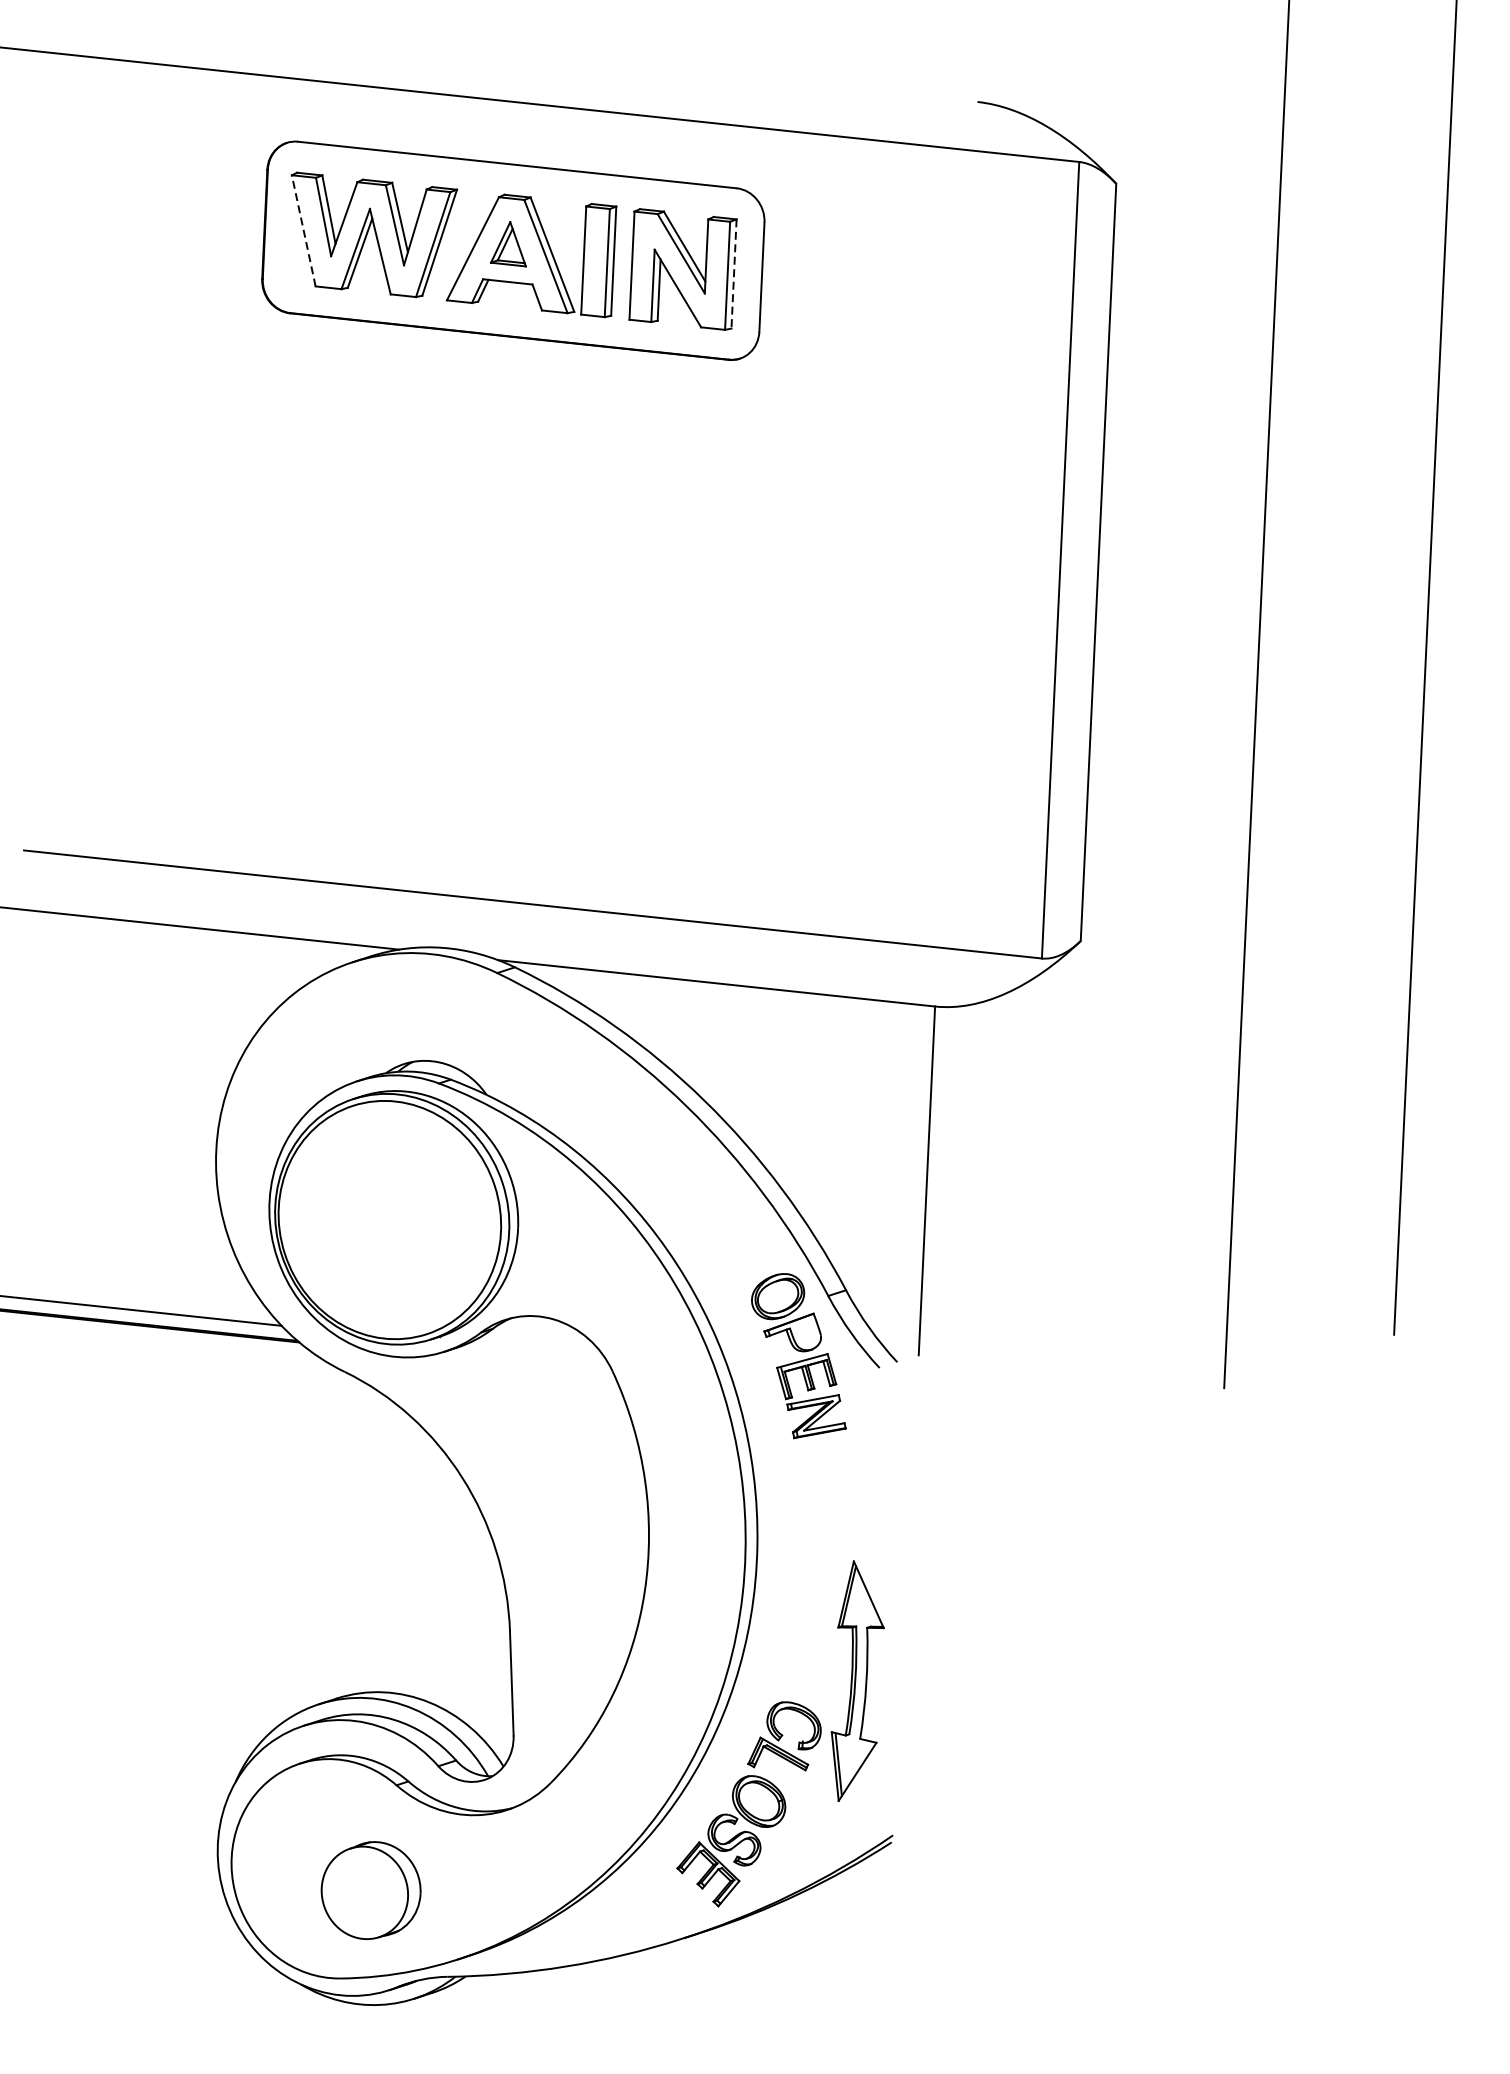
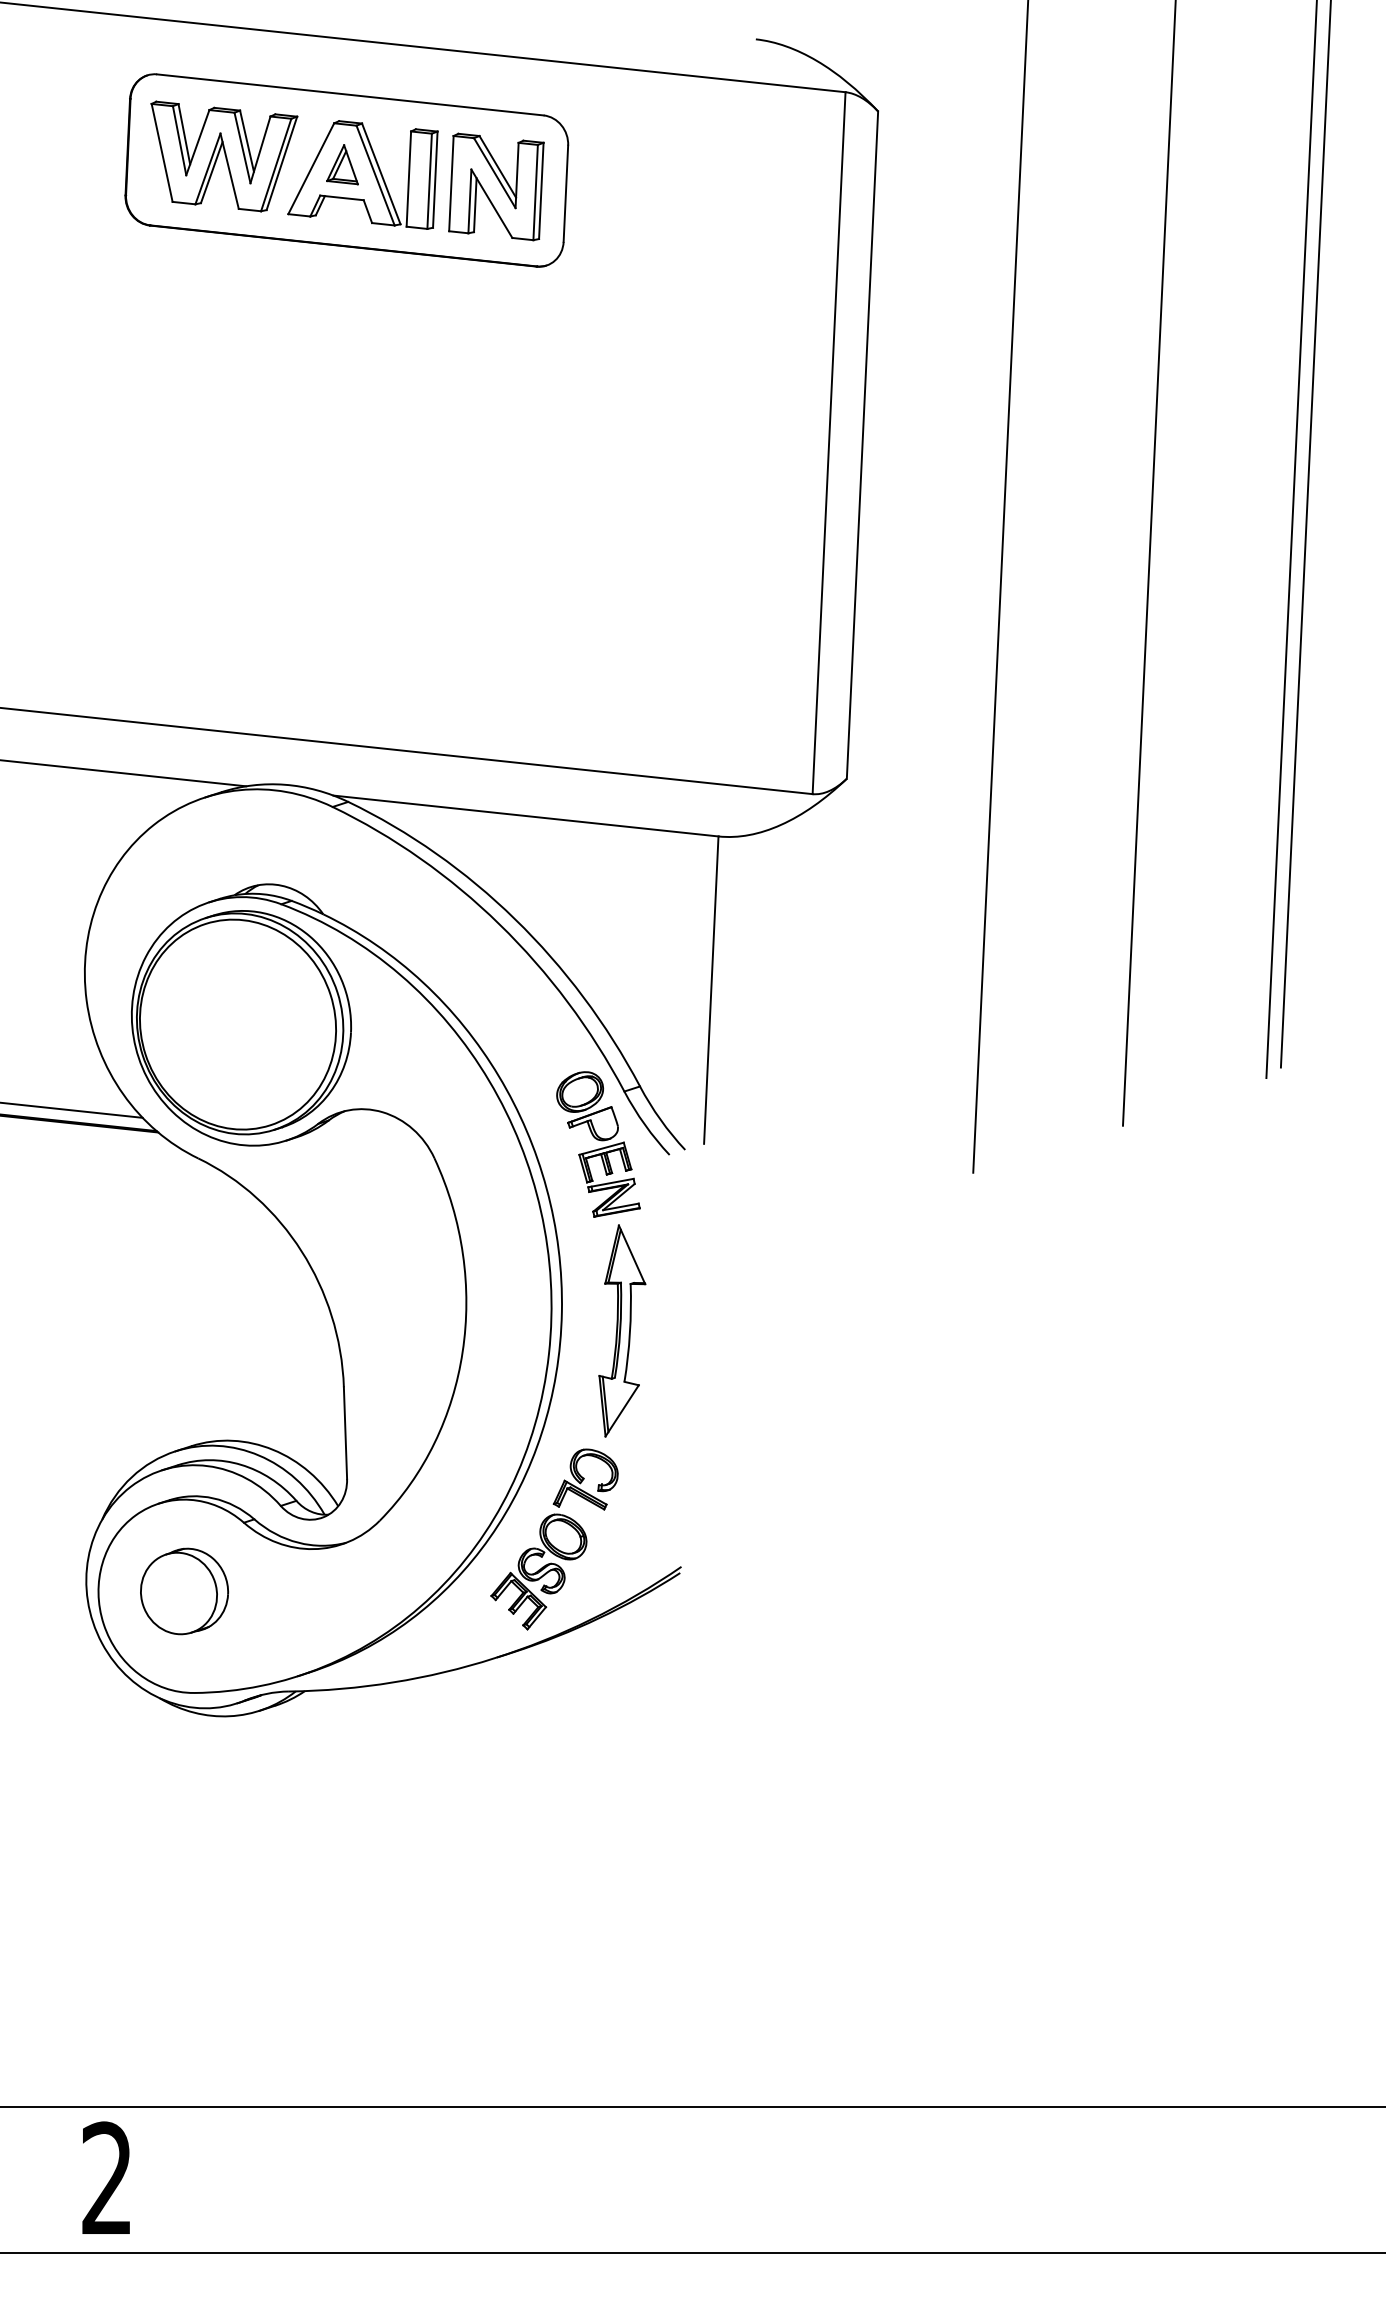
line: (304, 230) -> (162, 152), dashed -> solid
line: (734, 274) -> (541, 191), dashed -> solid
part: (857, 1680) -> (622, 1330), moved
part: (371, 1890) -> (184, 1591), moved

